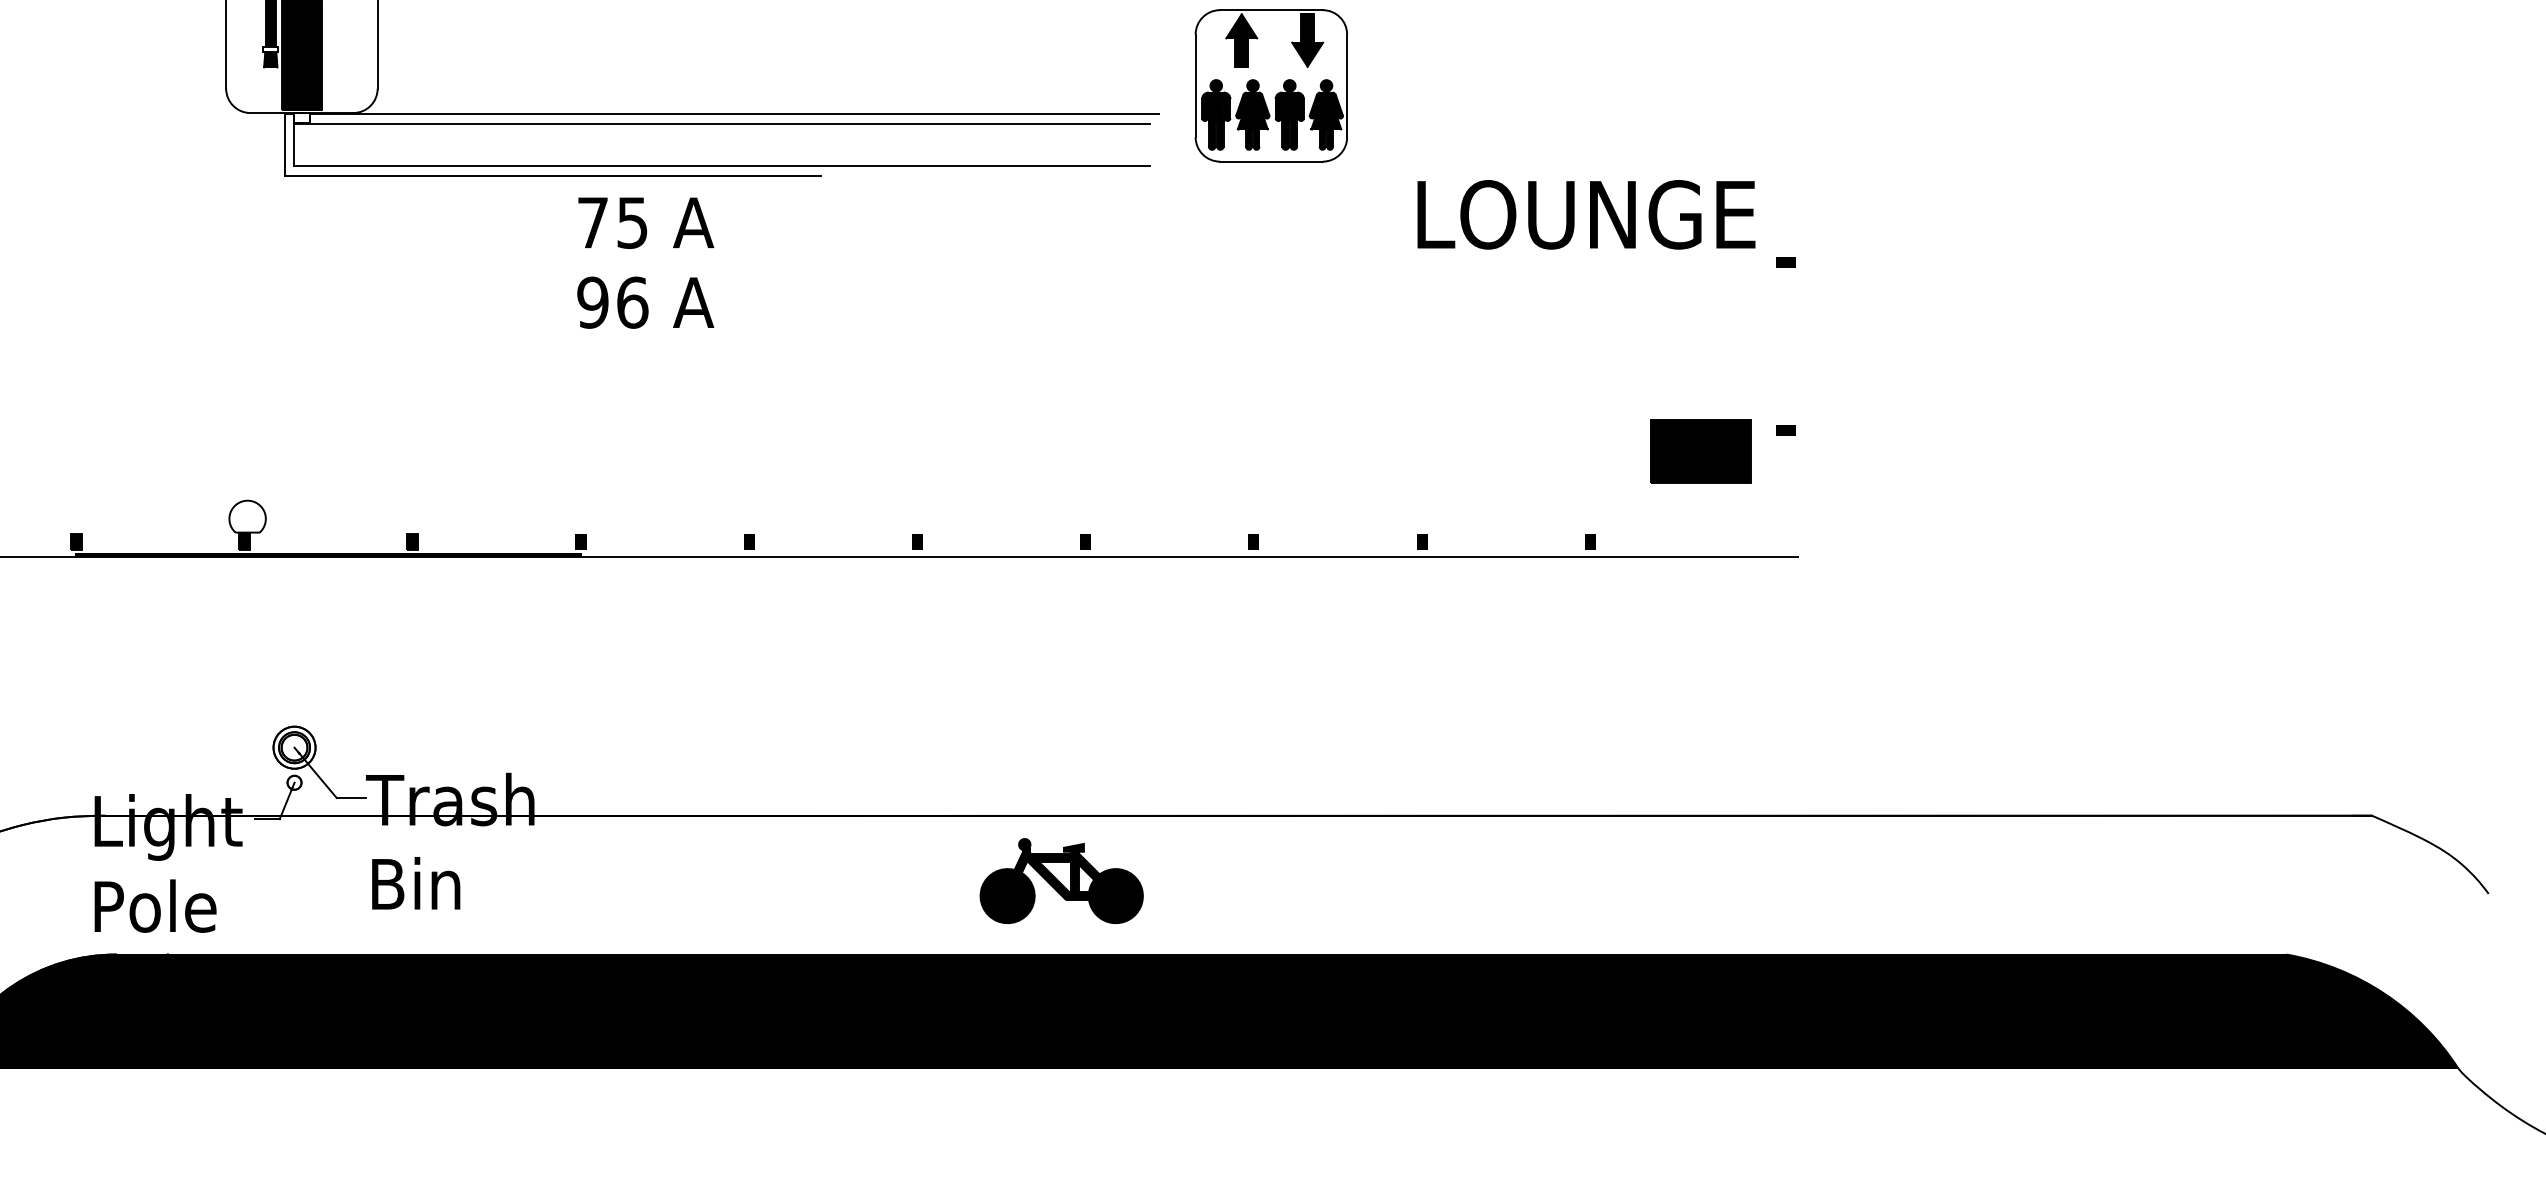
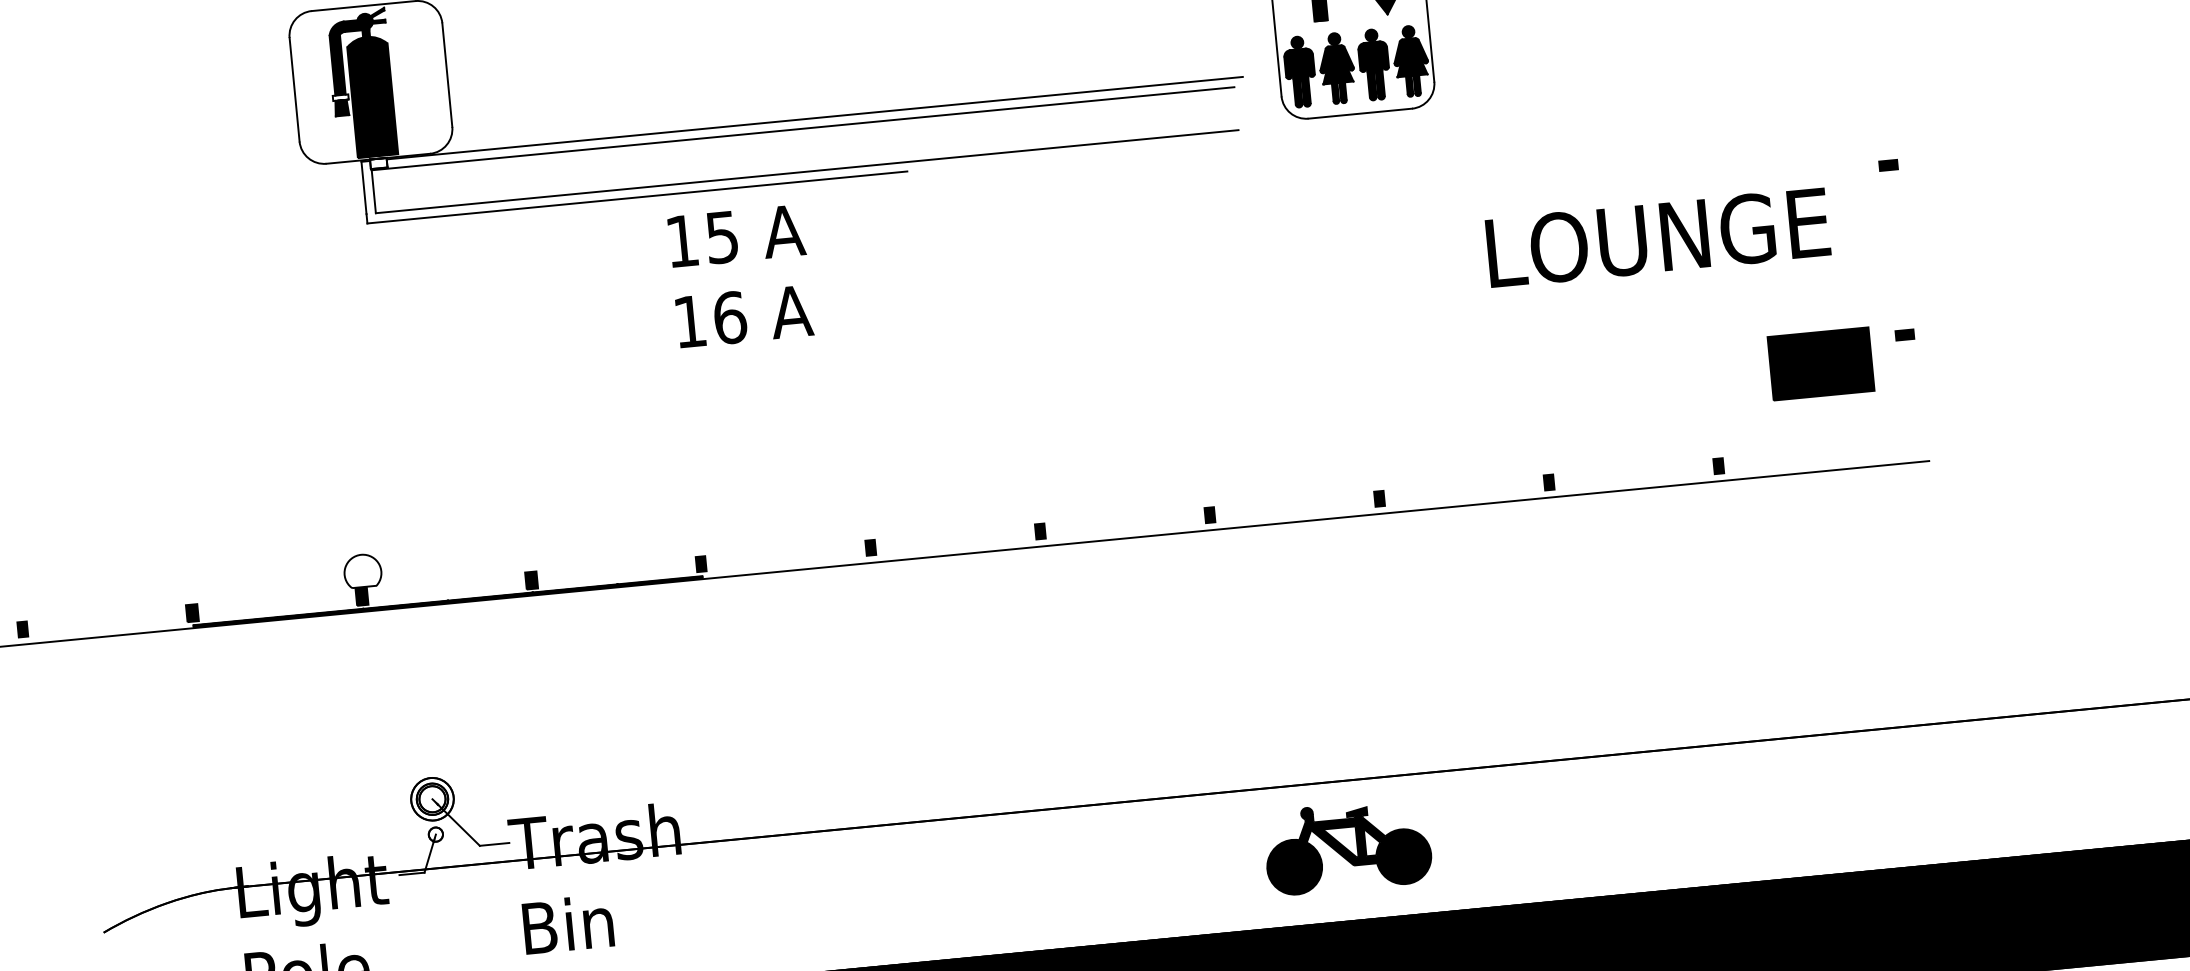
text: (1586, 214) -> (1658, 237), moved
text: (592, 222) -> (681, 240), 75 -> 15
text: (592, 302) -> (689, 321), 96 -> 16
part: (1061, 881) -> (1347, 847), moved

